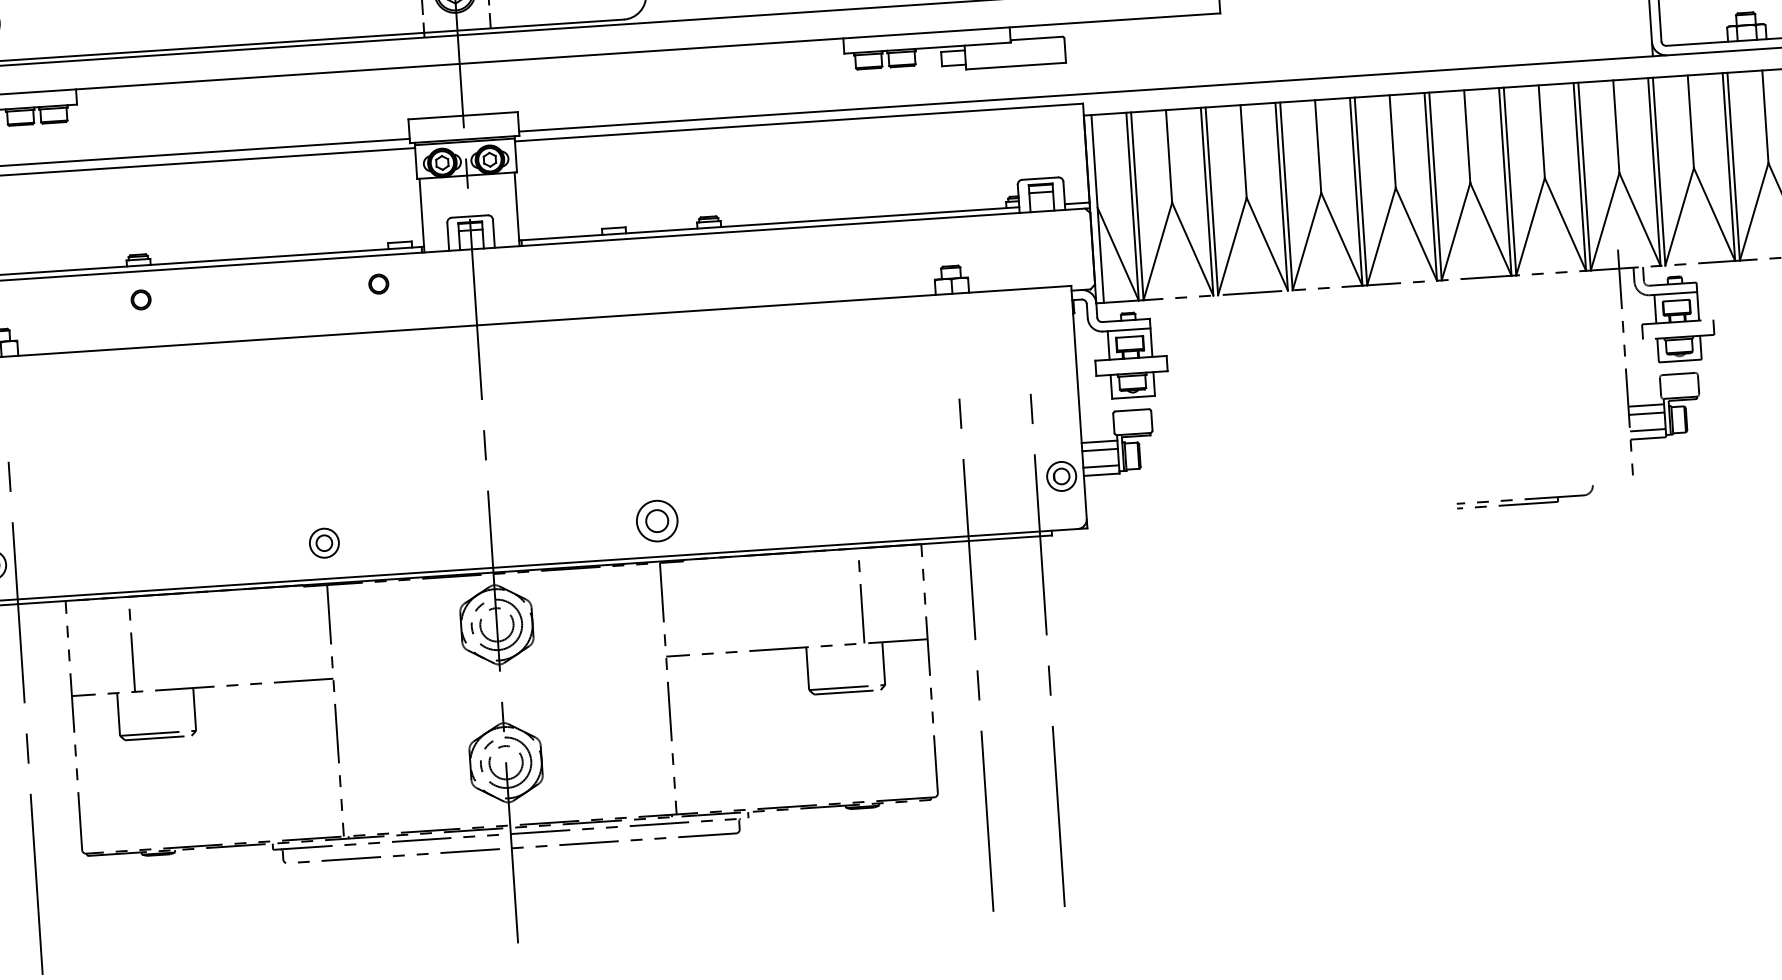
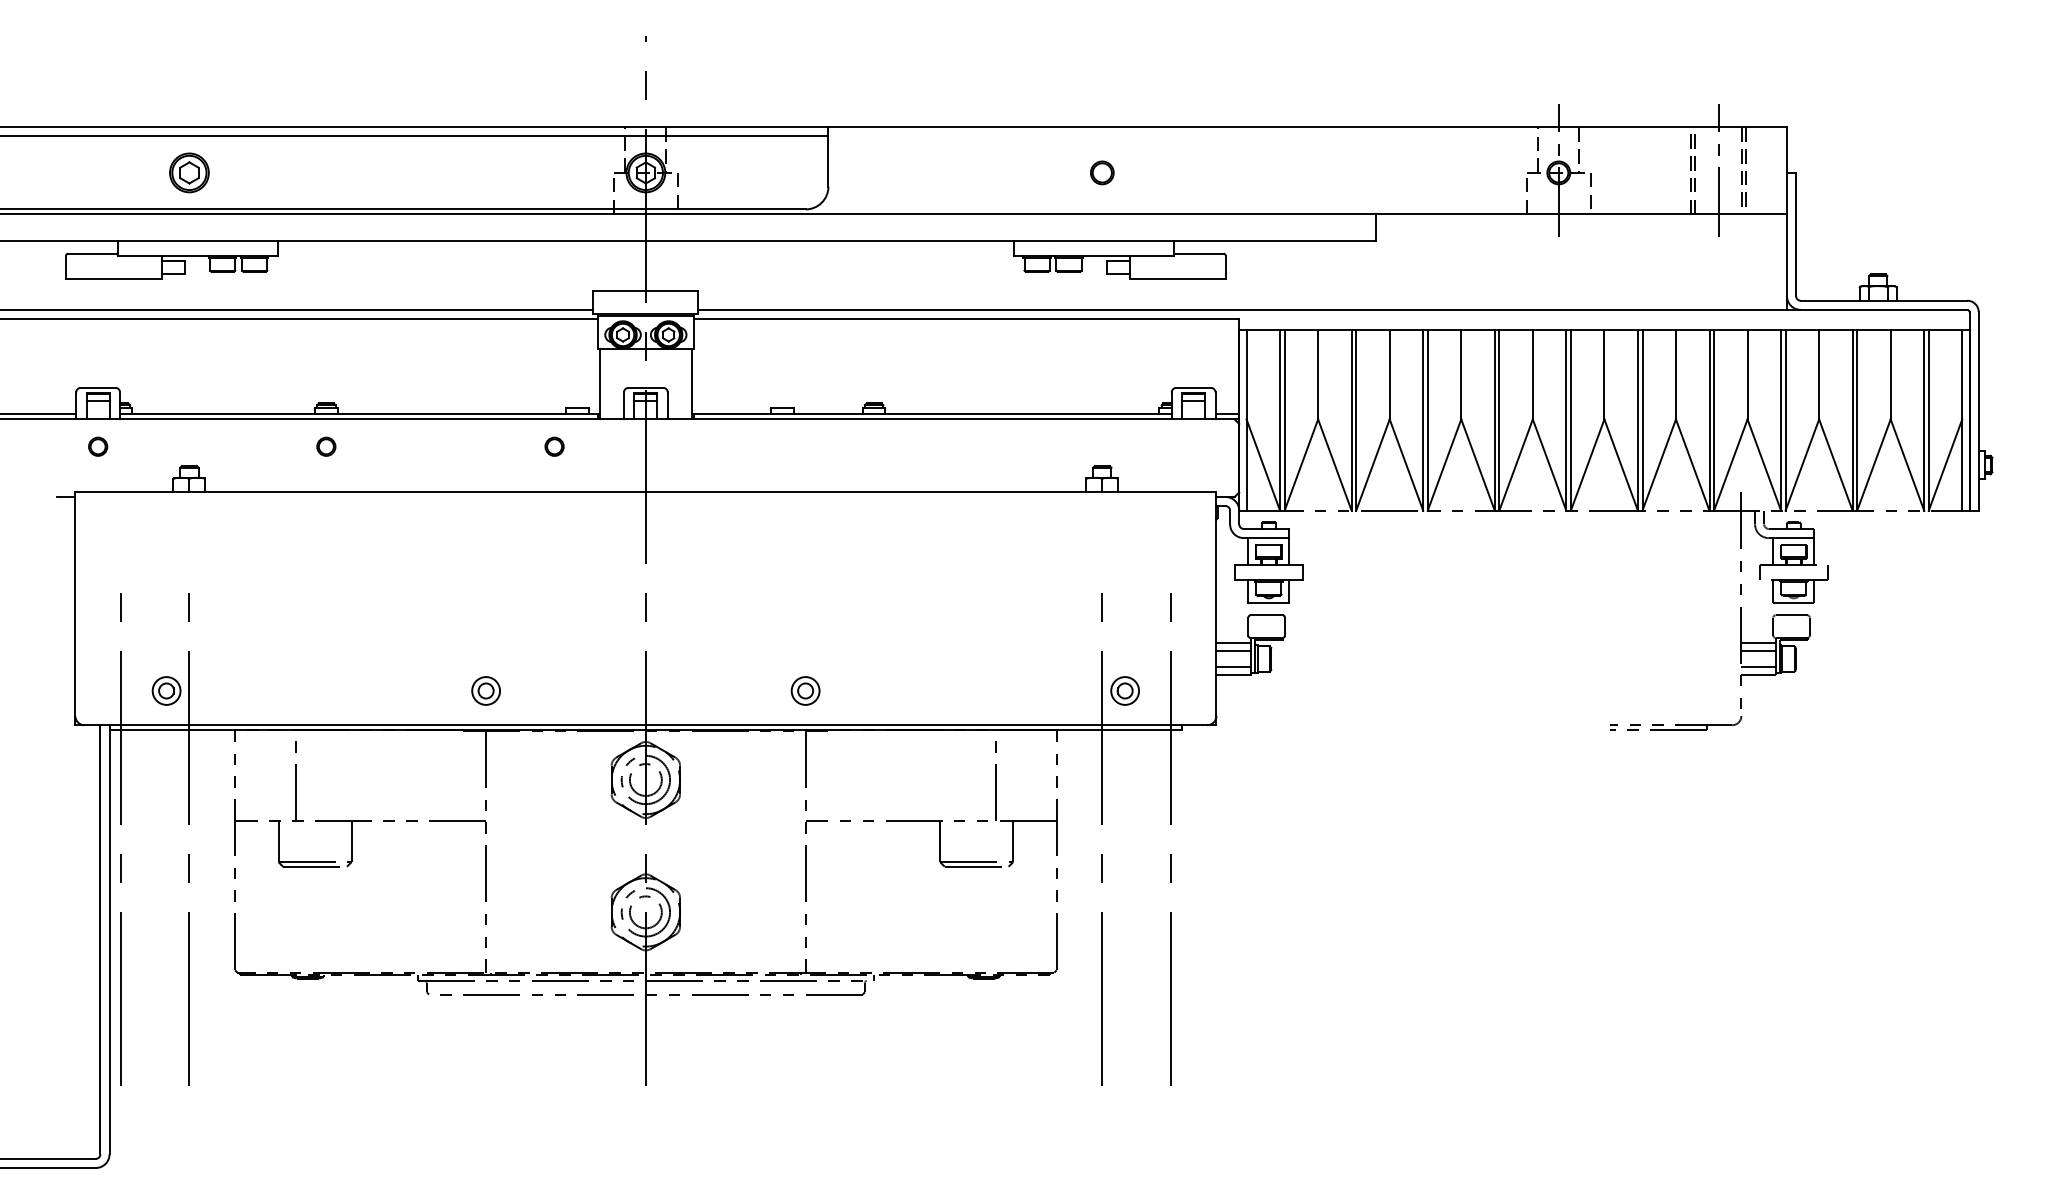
part: (1060, 476) -> (1124, 690), moved
part: (1525, 497) -> (1676, 723), moved
part: (656, 520) -> (805, 690), size x0.71

